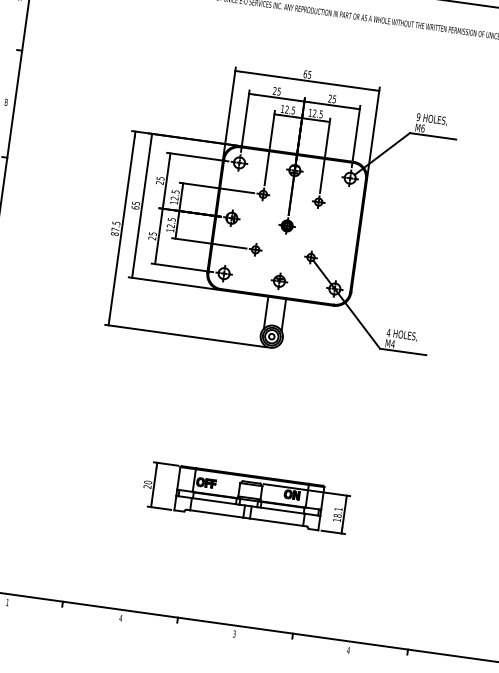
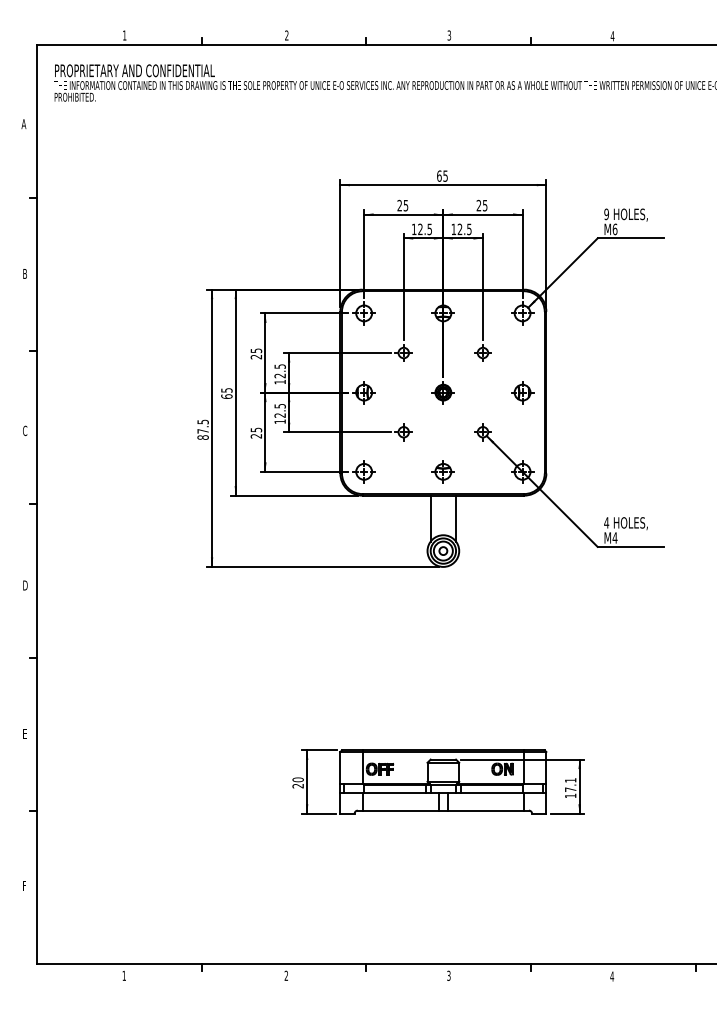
part: (342, 233) -> (522, 392), added
text: (337, 515) -> (570, 789), 18.1 -> 17.1
text: (121, 618) -> (286, 975), 4 -> 2

